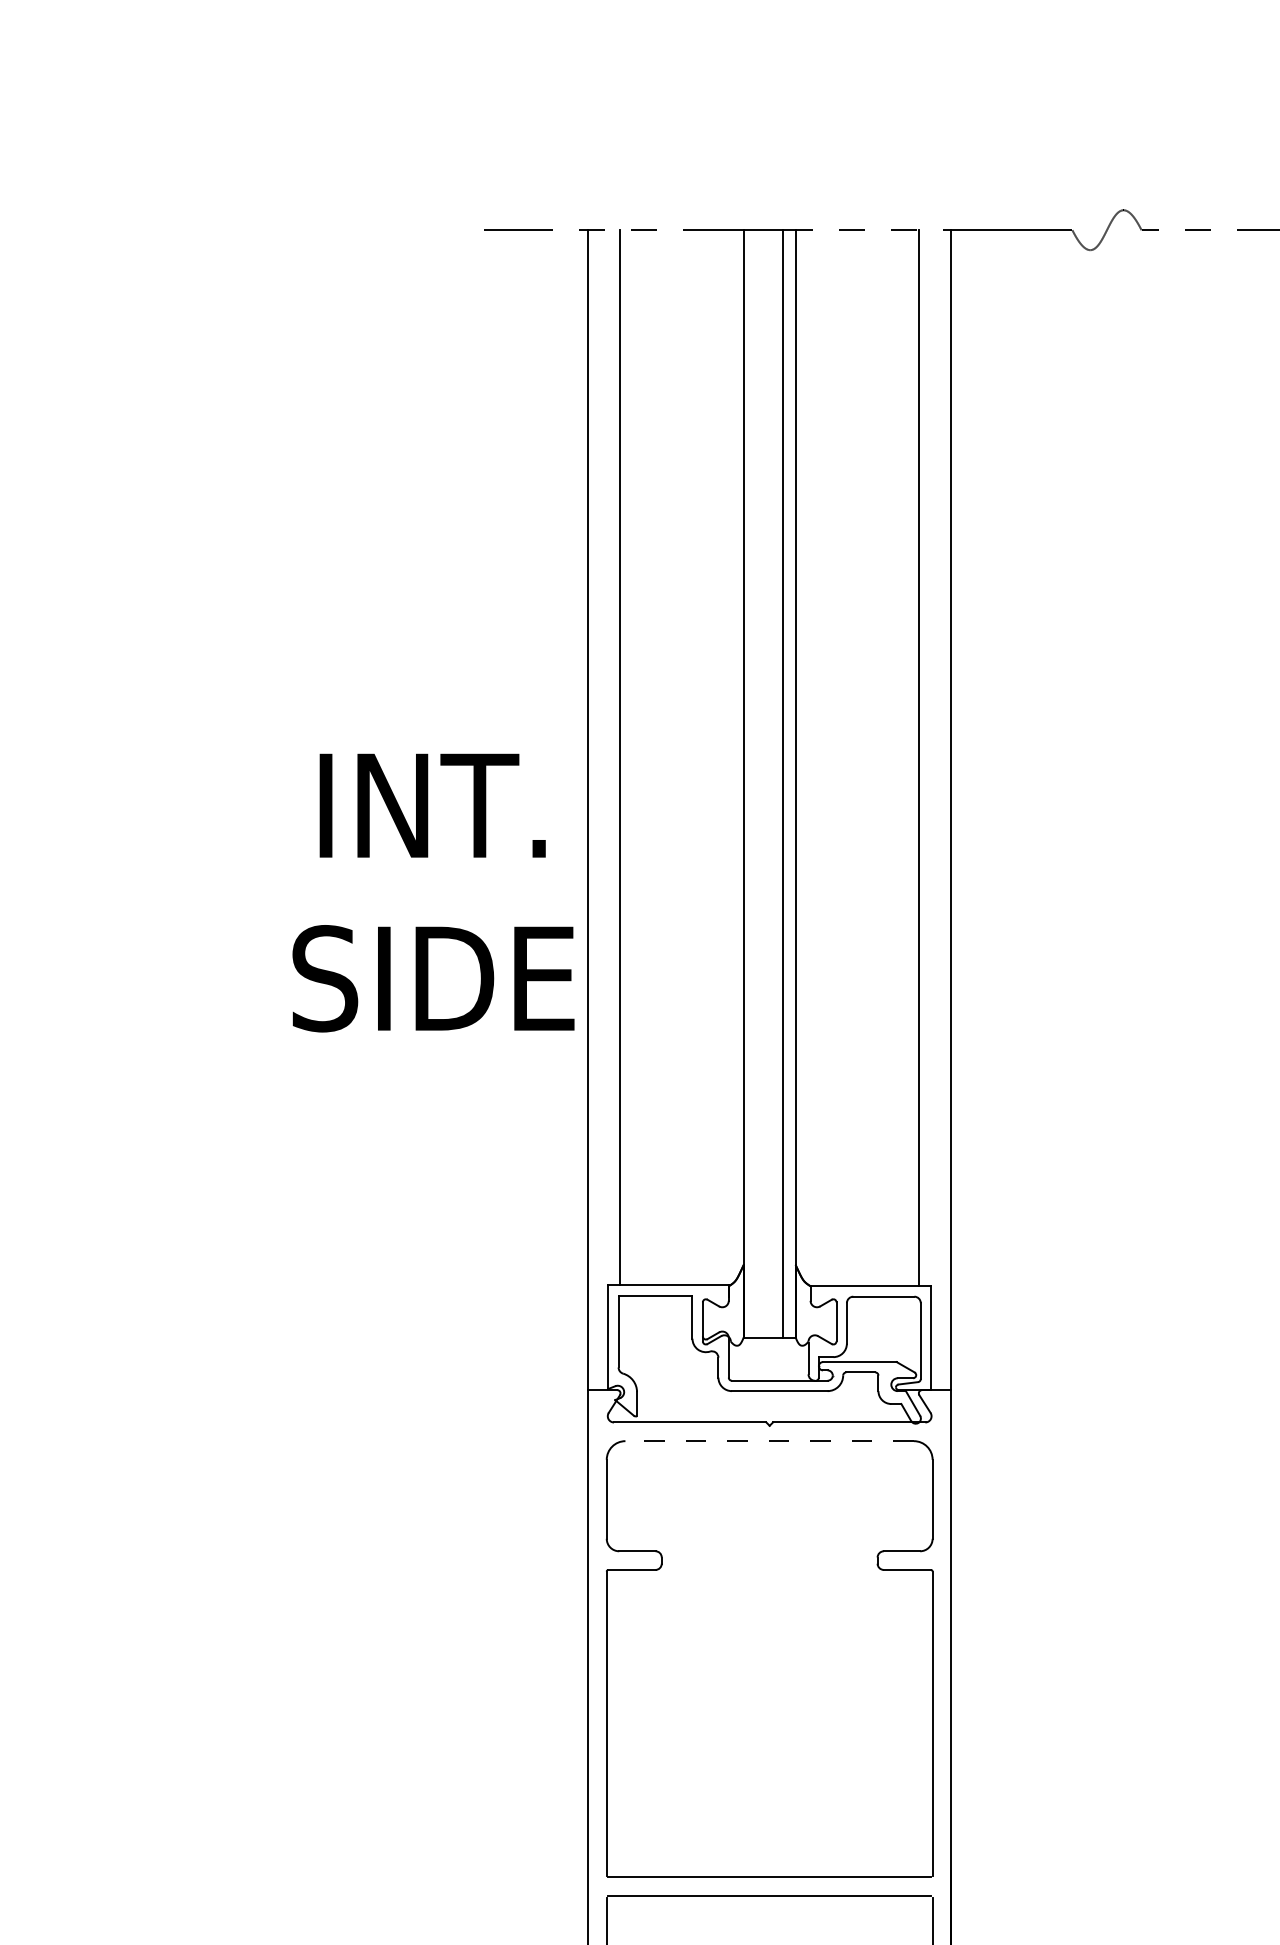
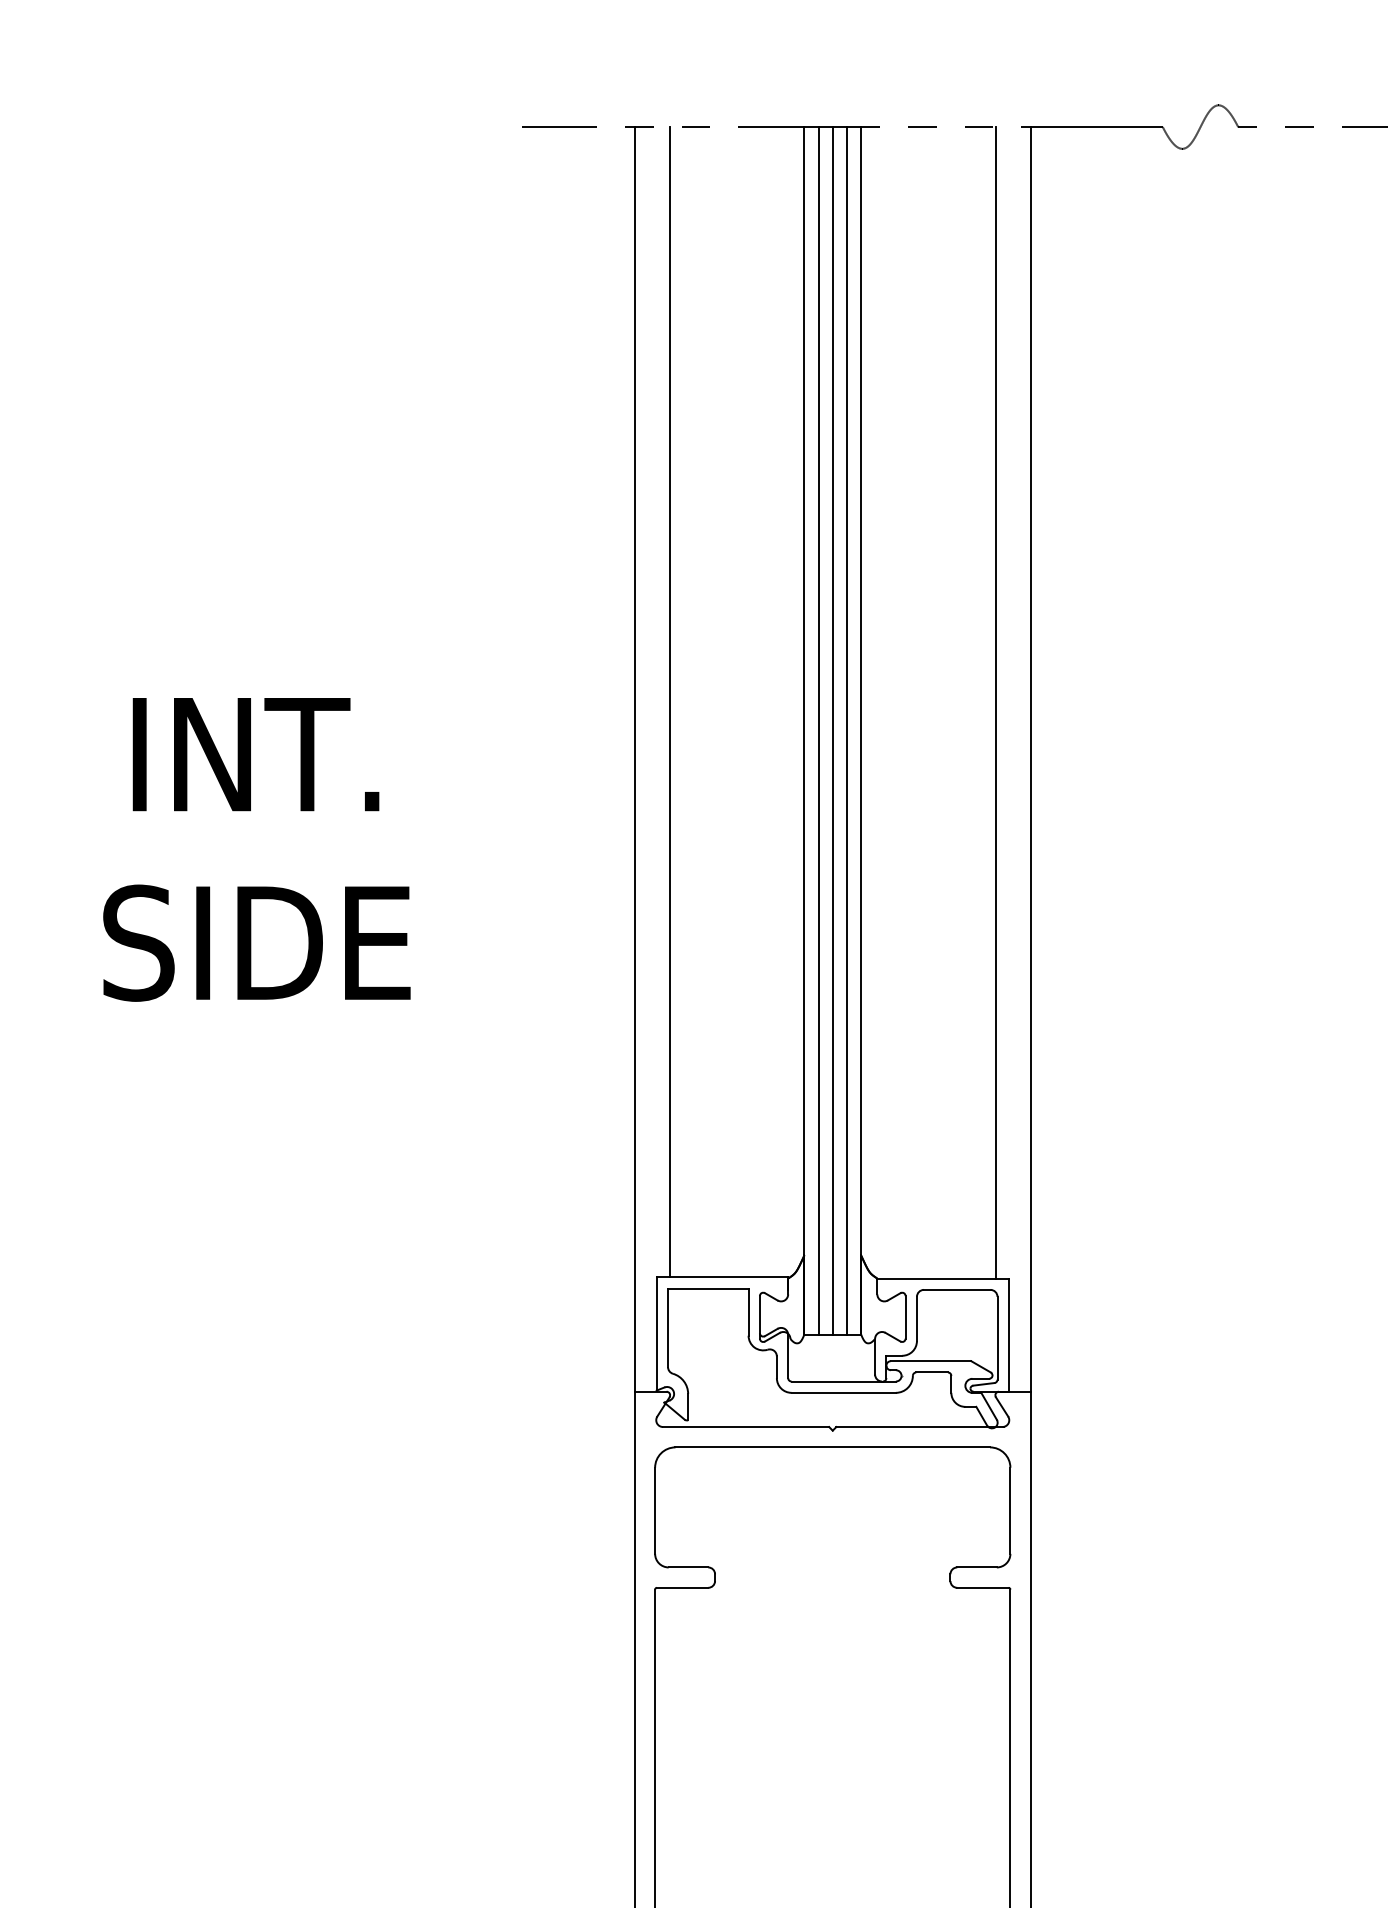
line: (756, 784) -> (818, 731), added
line: (769, 784) -> (832, 731), added
text: (433, 892) -> (256, 849), moved
line: (769, 1441) -> (832, 1447), dashed -> solid

